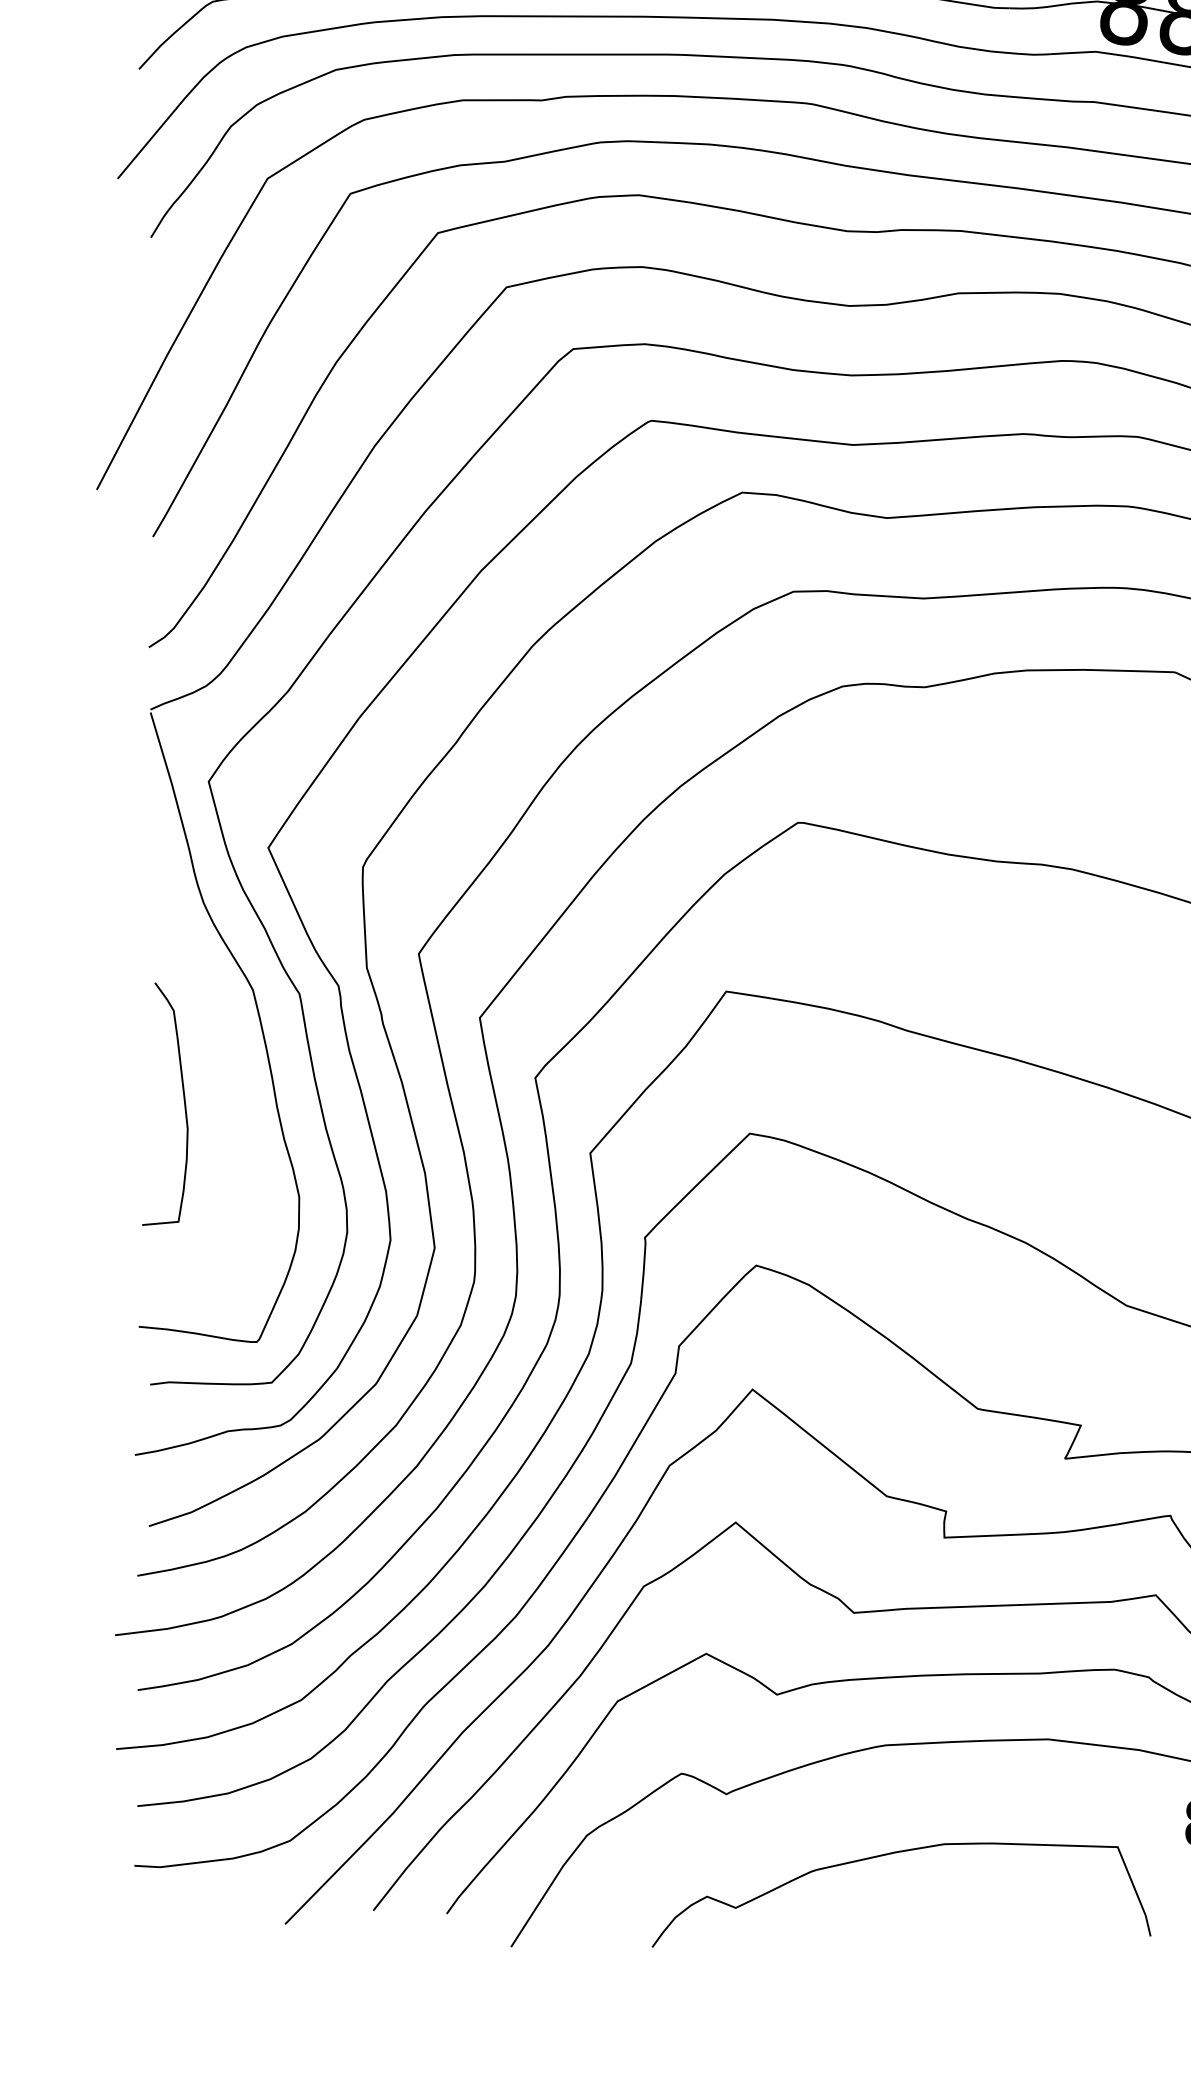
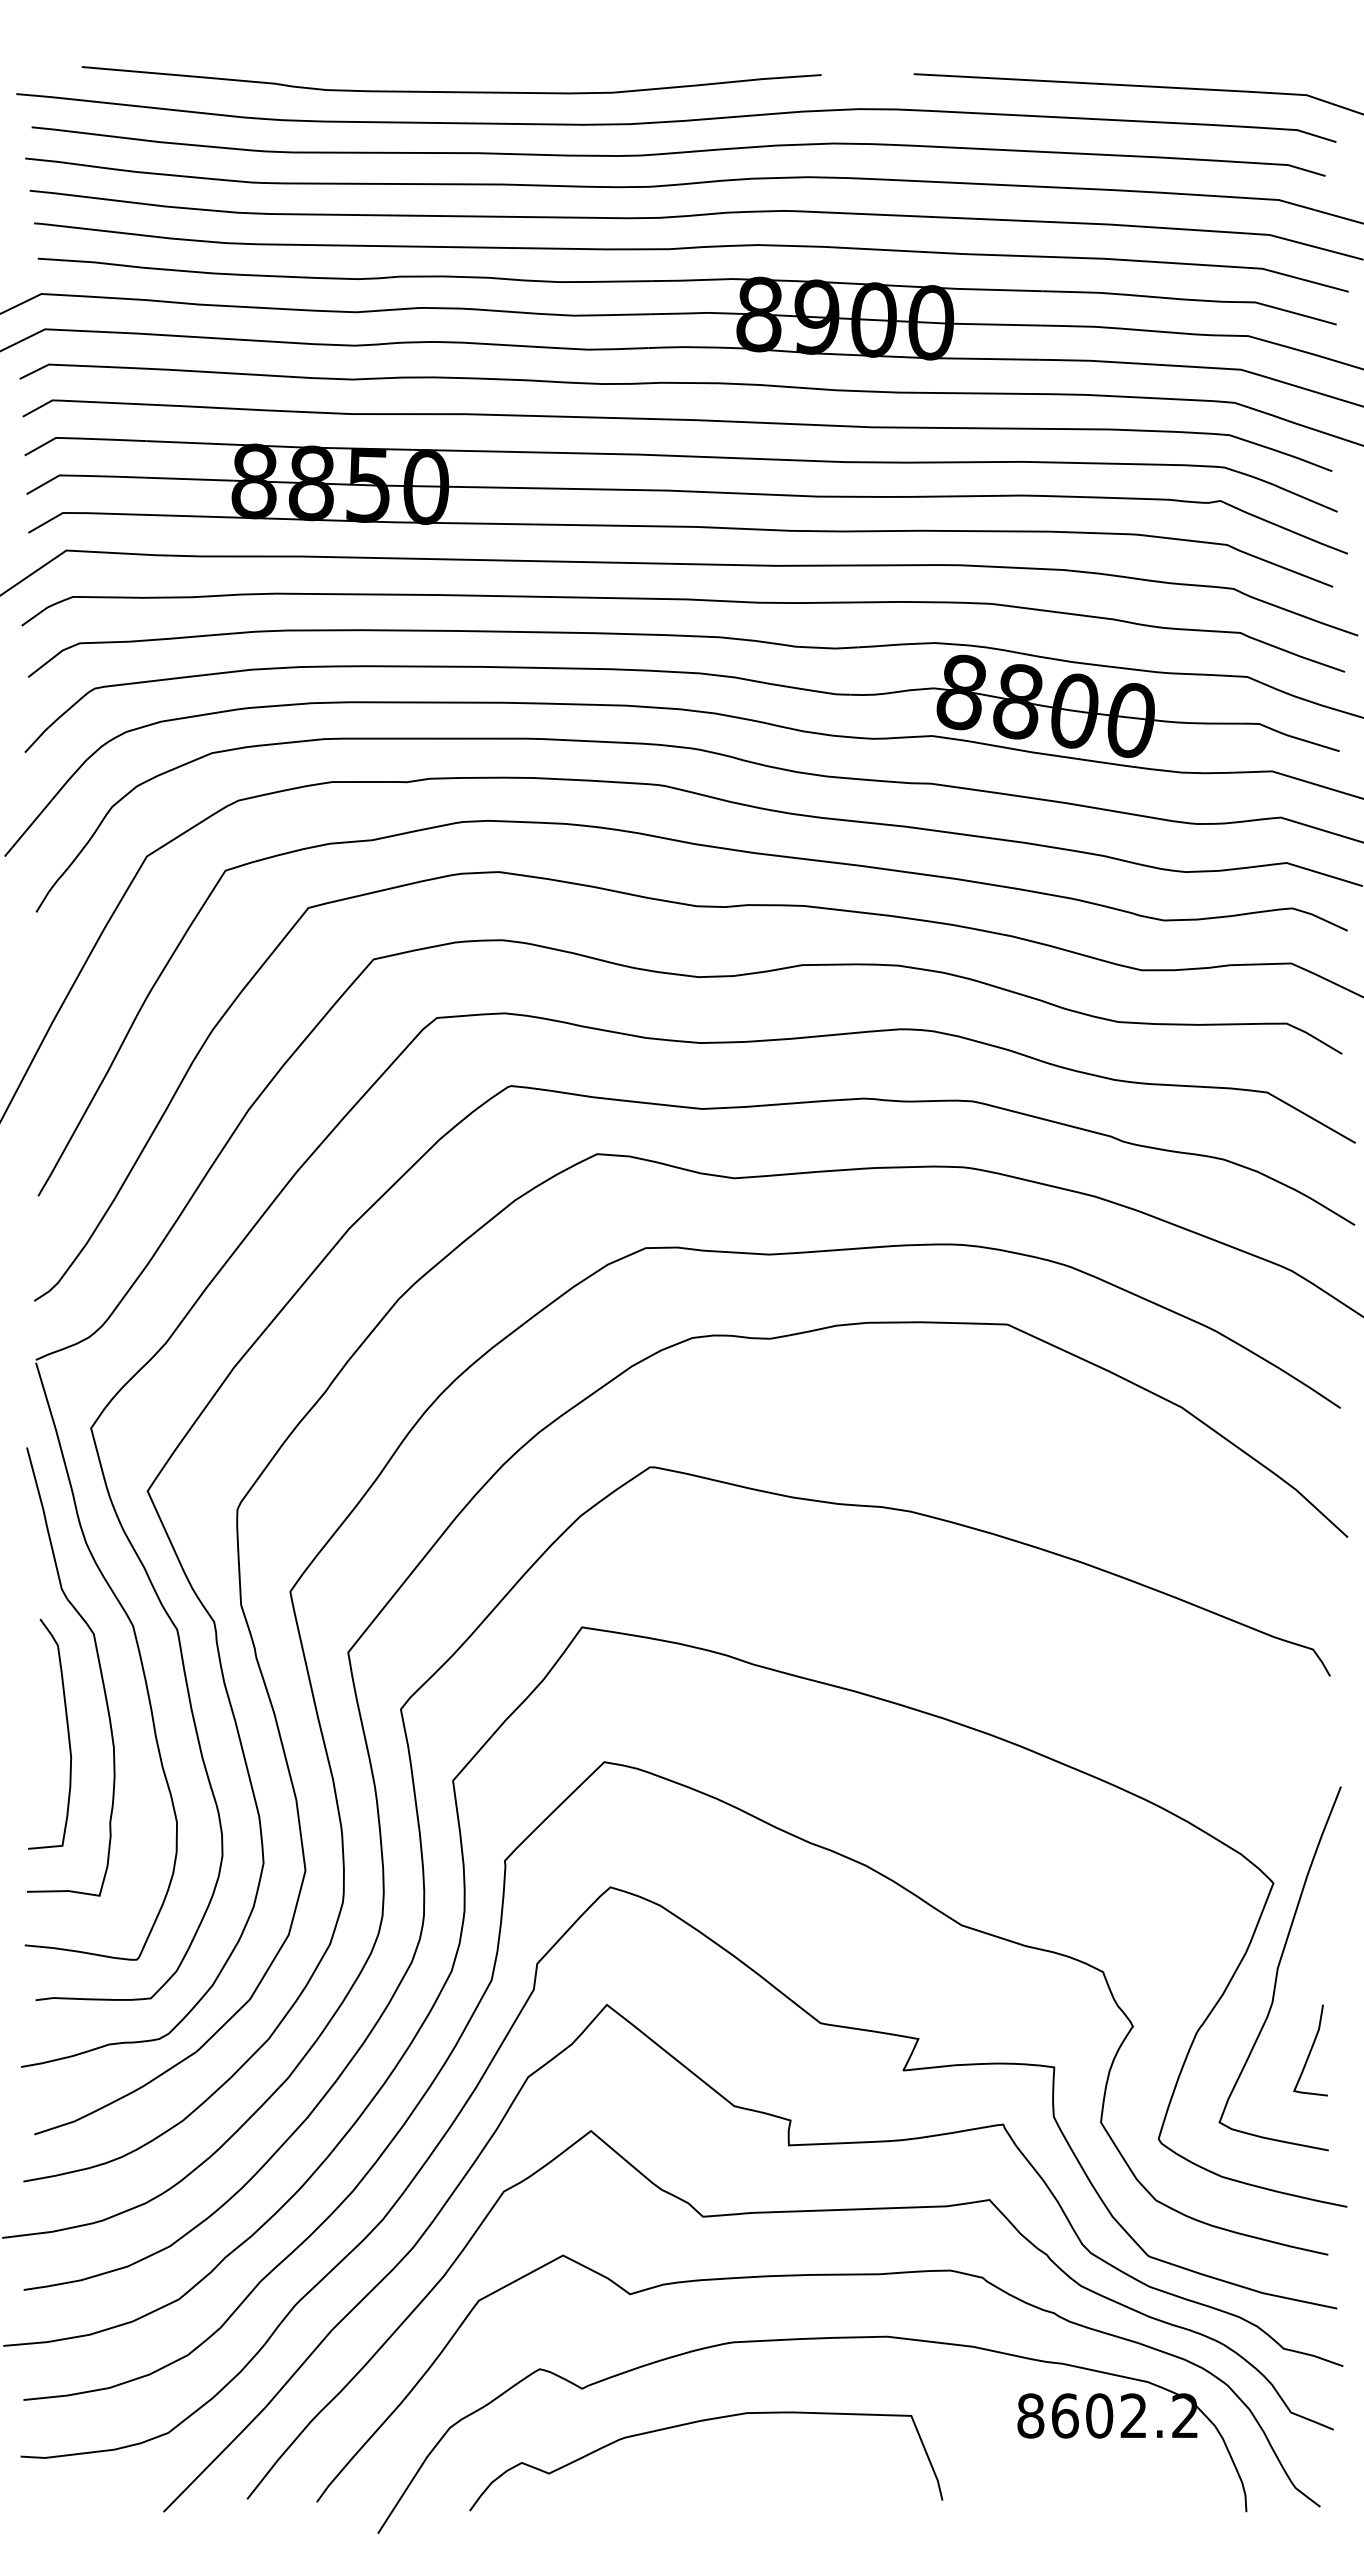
curve: (216, 1030) -> (98, 1664), added
curve: (893, 1854) -> (698, 2422), moved

